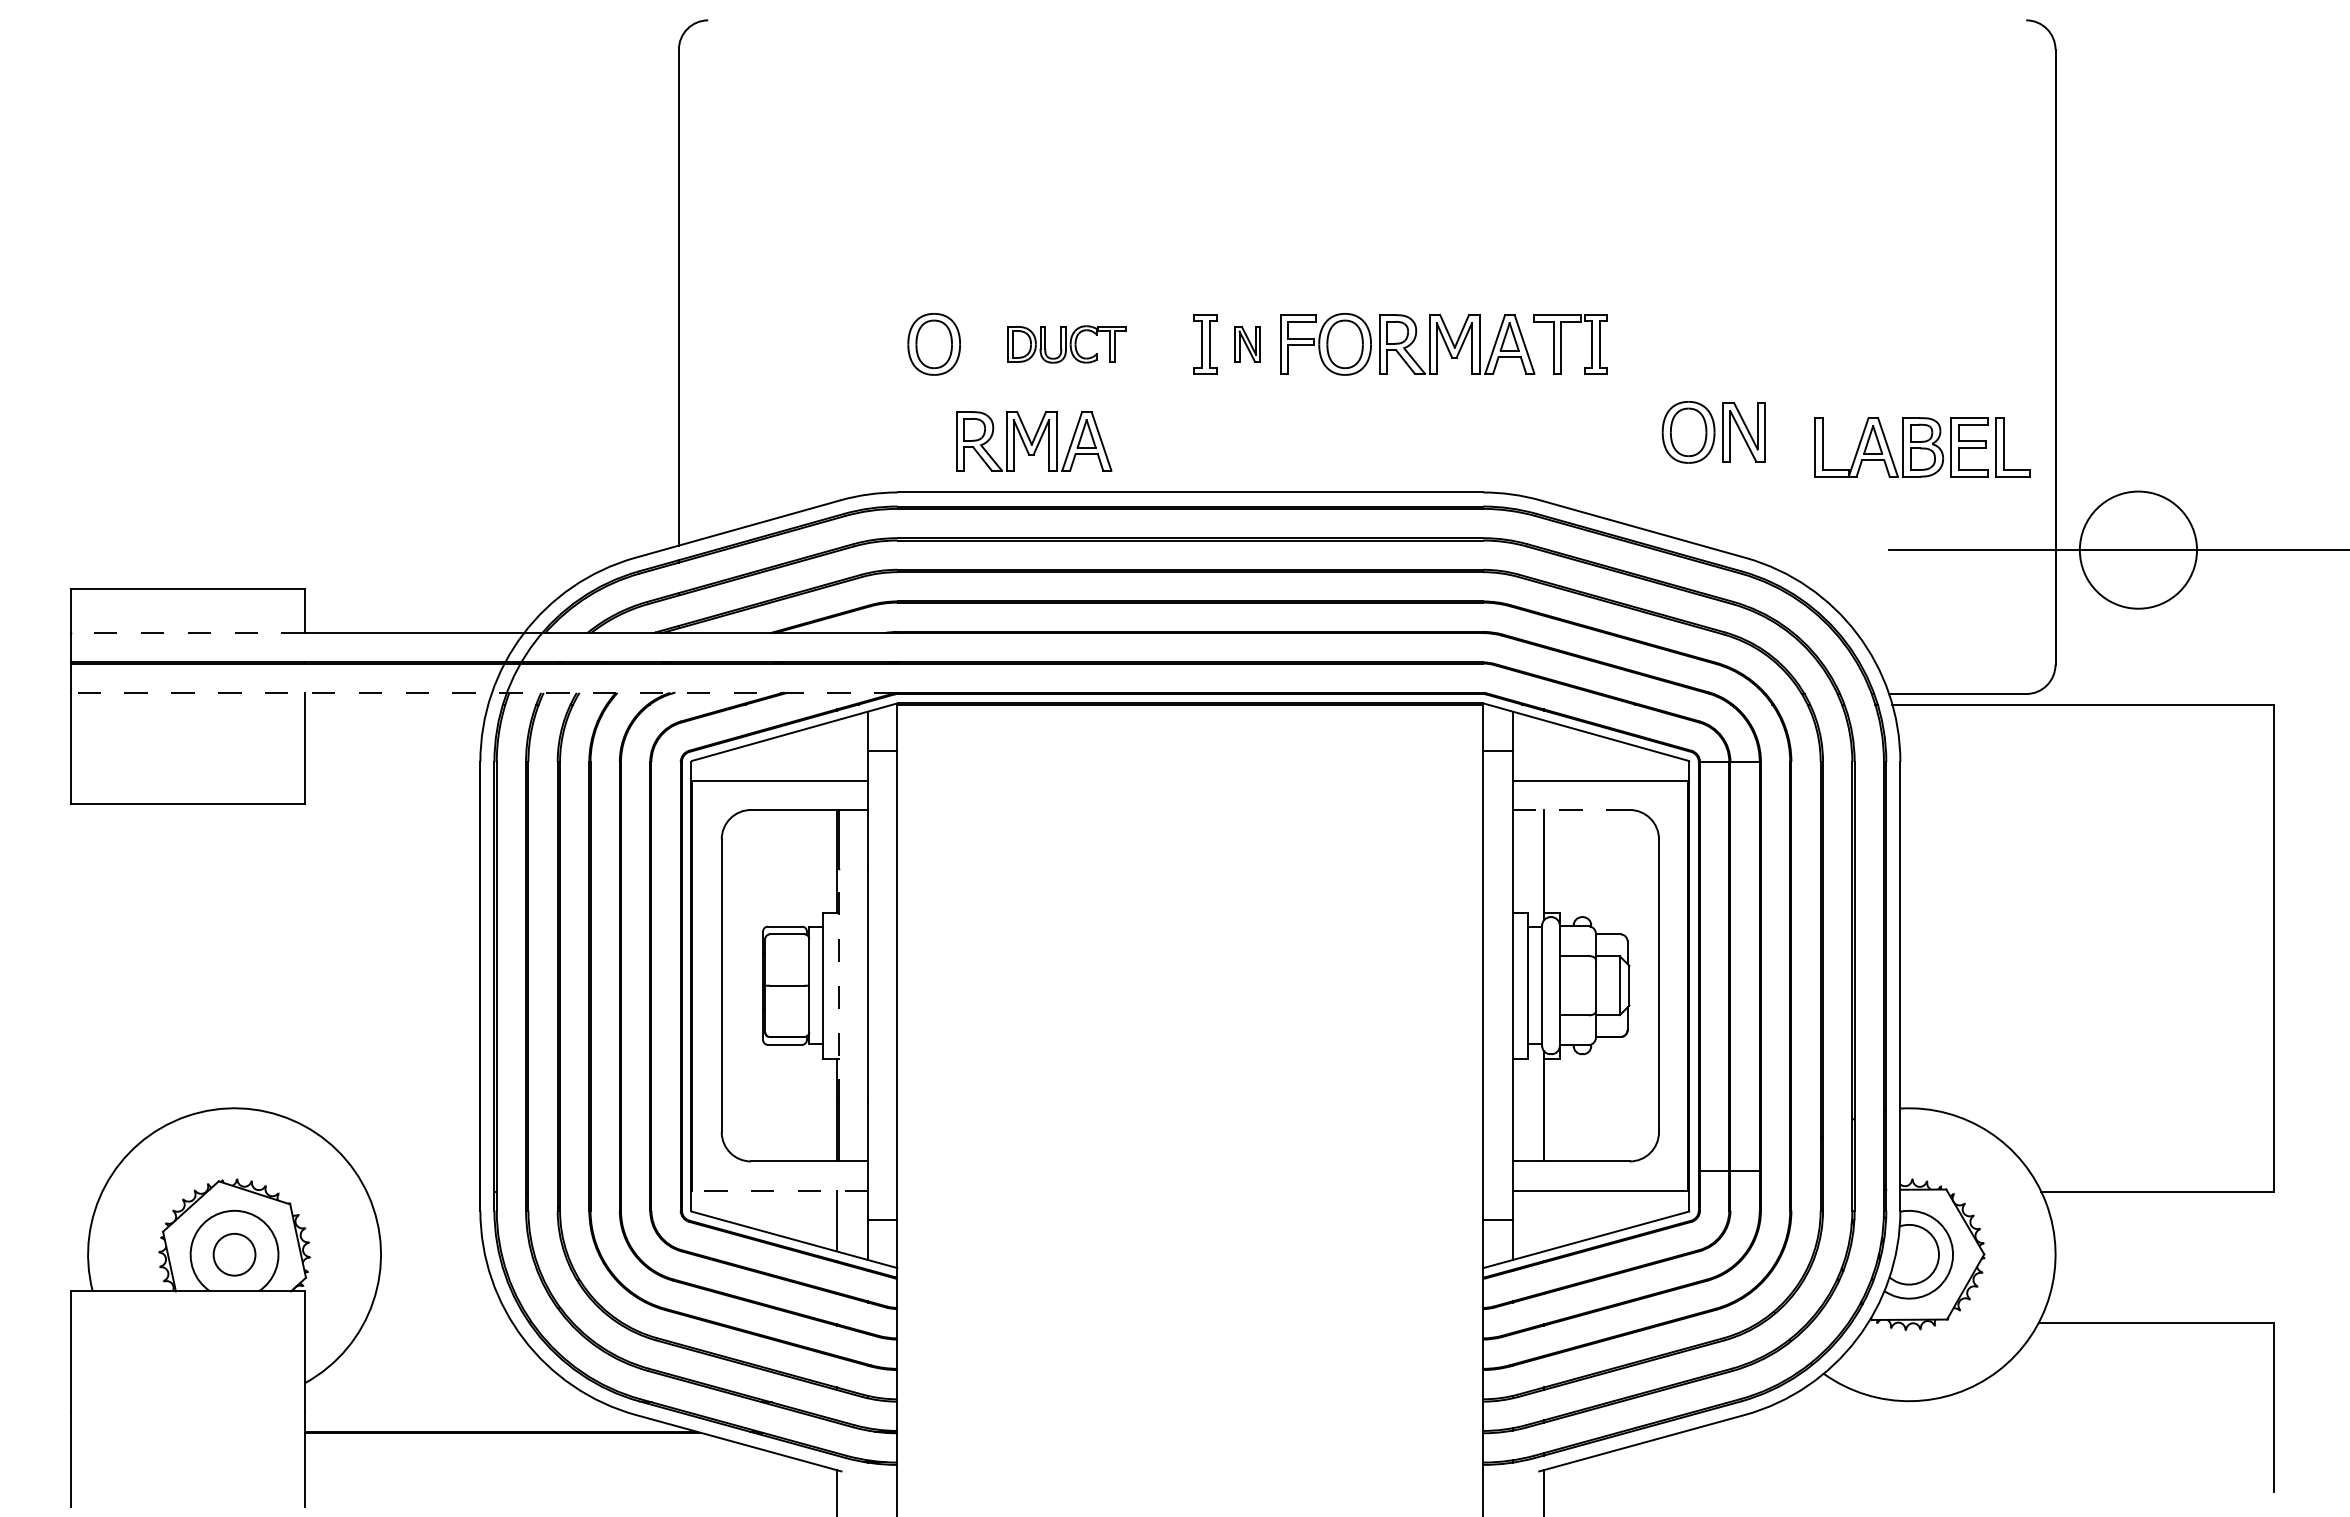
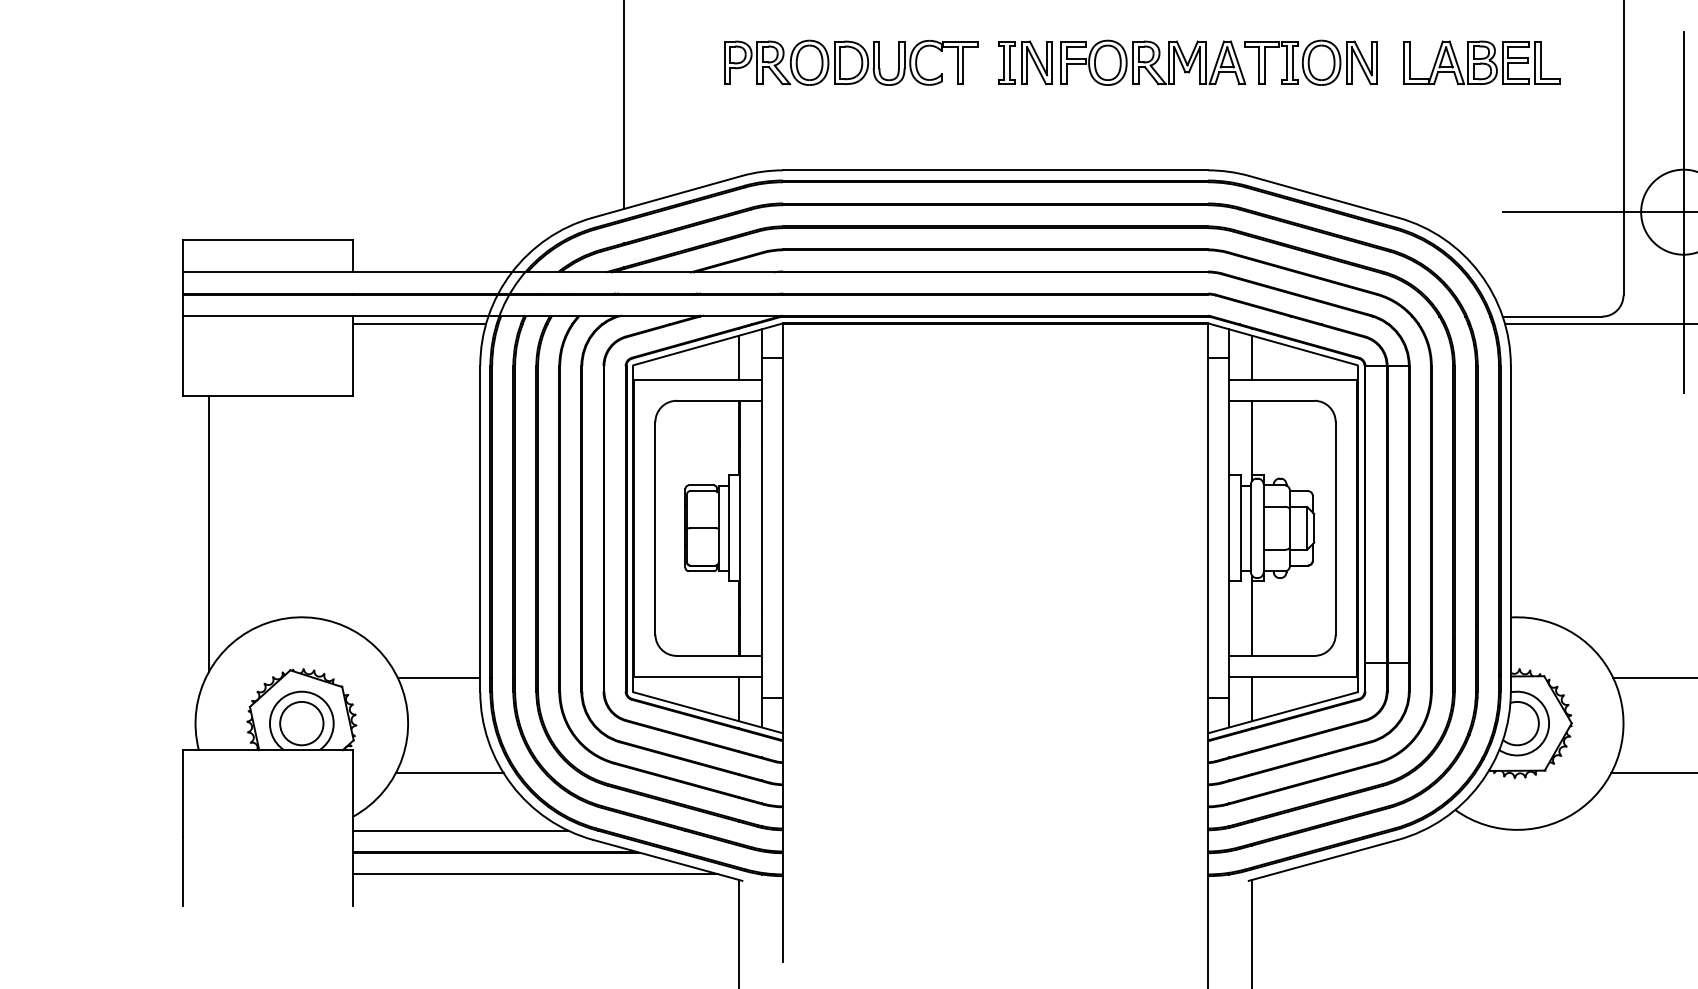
part: (861, 344) -> (756, 62), added
part: (1067, 344) -> (906, 62), size x1.67
part: (1247, 344) -> (1037, 62), size x1.67
part: (1713, 432) -> (1339, 62), moved
part: (1034, 441) -> (882, 133), removed
part: (1922, 447) -> (1481, 62), moved
line: (2138, 550) -> (1683, 212), added
line: (187, 633) -> (267, 272), dashed -> solid
line: (484, 692) -> (483, 315), dashed -> solid
line: (396, 704) -> (419, 324), added
line: (836, 750) -> (738, 357), added
line: (1544, 750) -> (1252, 357), added
line: (1571, 809) -> (1272, 400), dashed -> solid
line: (838, 985) -> (740, 528), dashed -> solid
line: (106, 993) -> (208, 533), added
line: (780, 1190) -> (698, 676), dashed -> solid
line: (423, 1191) -> (438, 677), added
line: (1544, 1220) -> (1252, 698), added
circle: (234, 1254) -> (301, 723), size x1.43
line: (437, 1323) -> (449, 773), added
line: (453, 1402) -> (460, 830), added
line: (555, 1462) -> (534, 874), added

